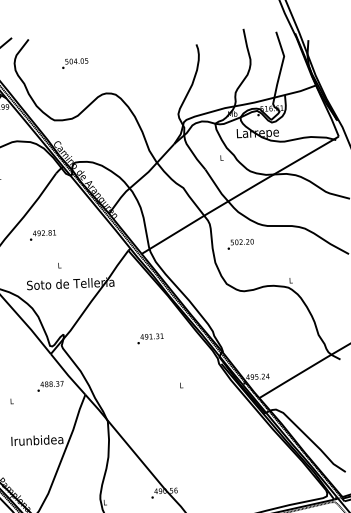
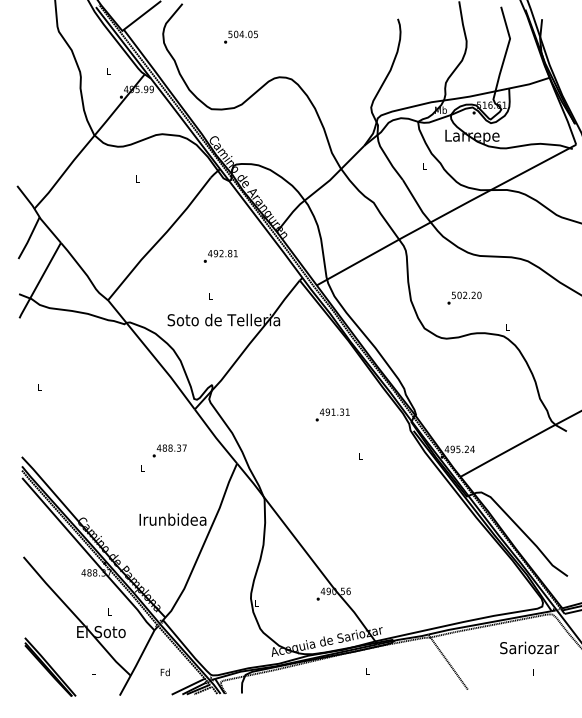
text: (42, 235) -> (220, 256), moved
text: (240, 243) -> (464, 297), moved
text: (150, 338) -> (332, 414), moved
text: (50, 386) -> (169, 450), moved

